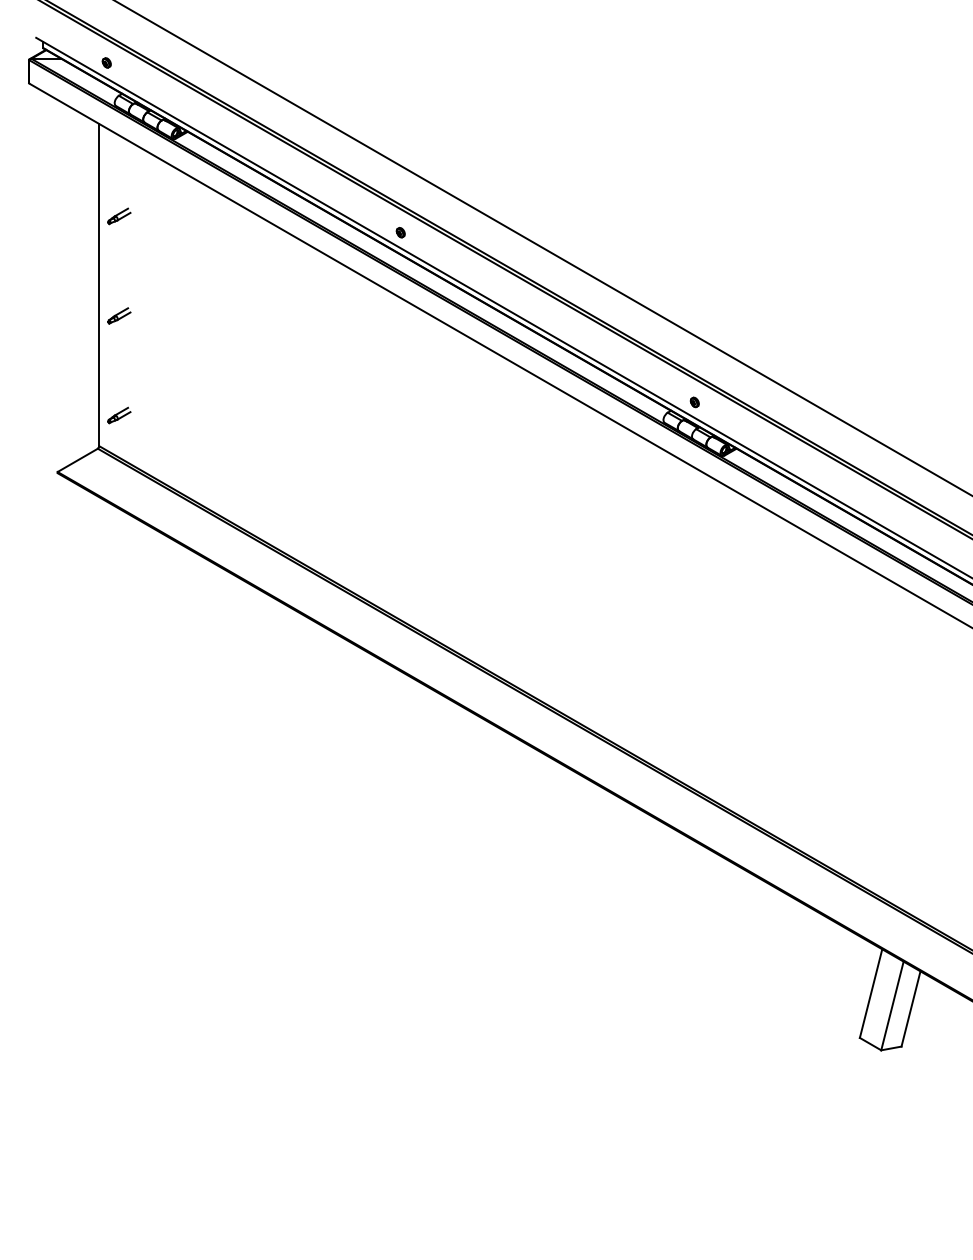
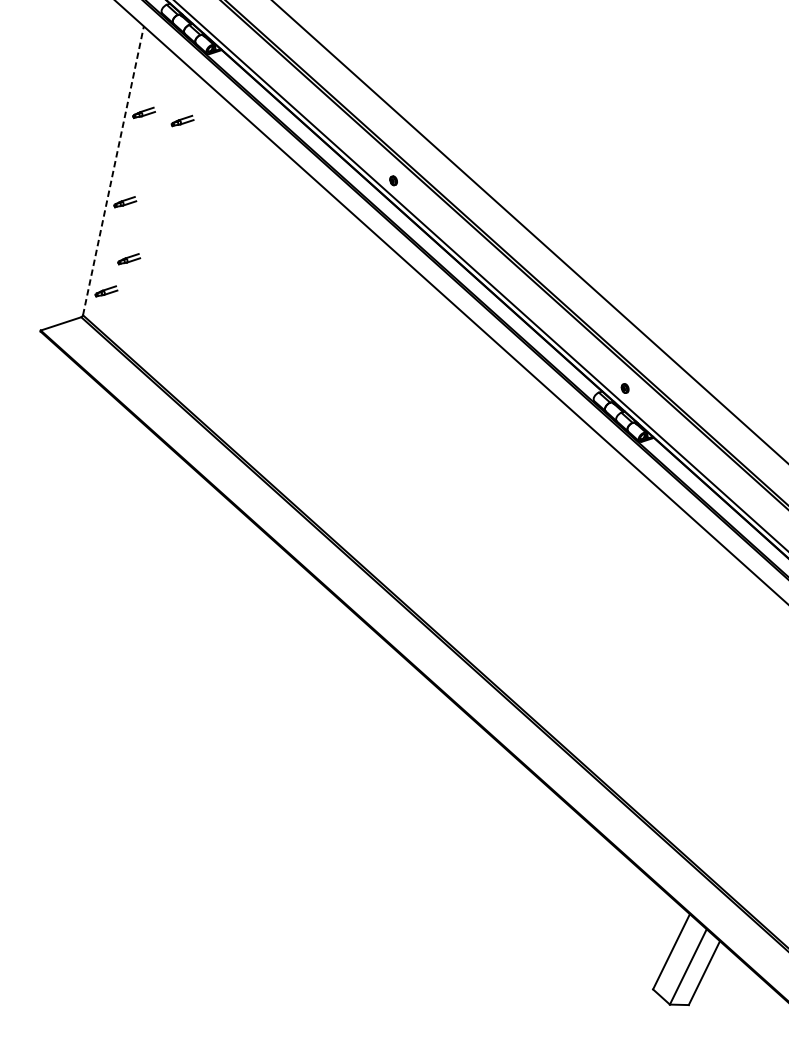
part: (162, 216) -> (183, 121), added
line: (99, 284) -> (113, 170), solid -> dashed
part: (136, 375) -> (129, 258), added

